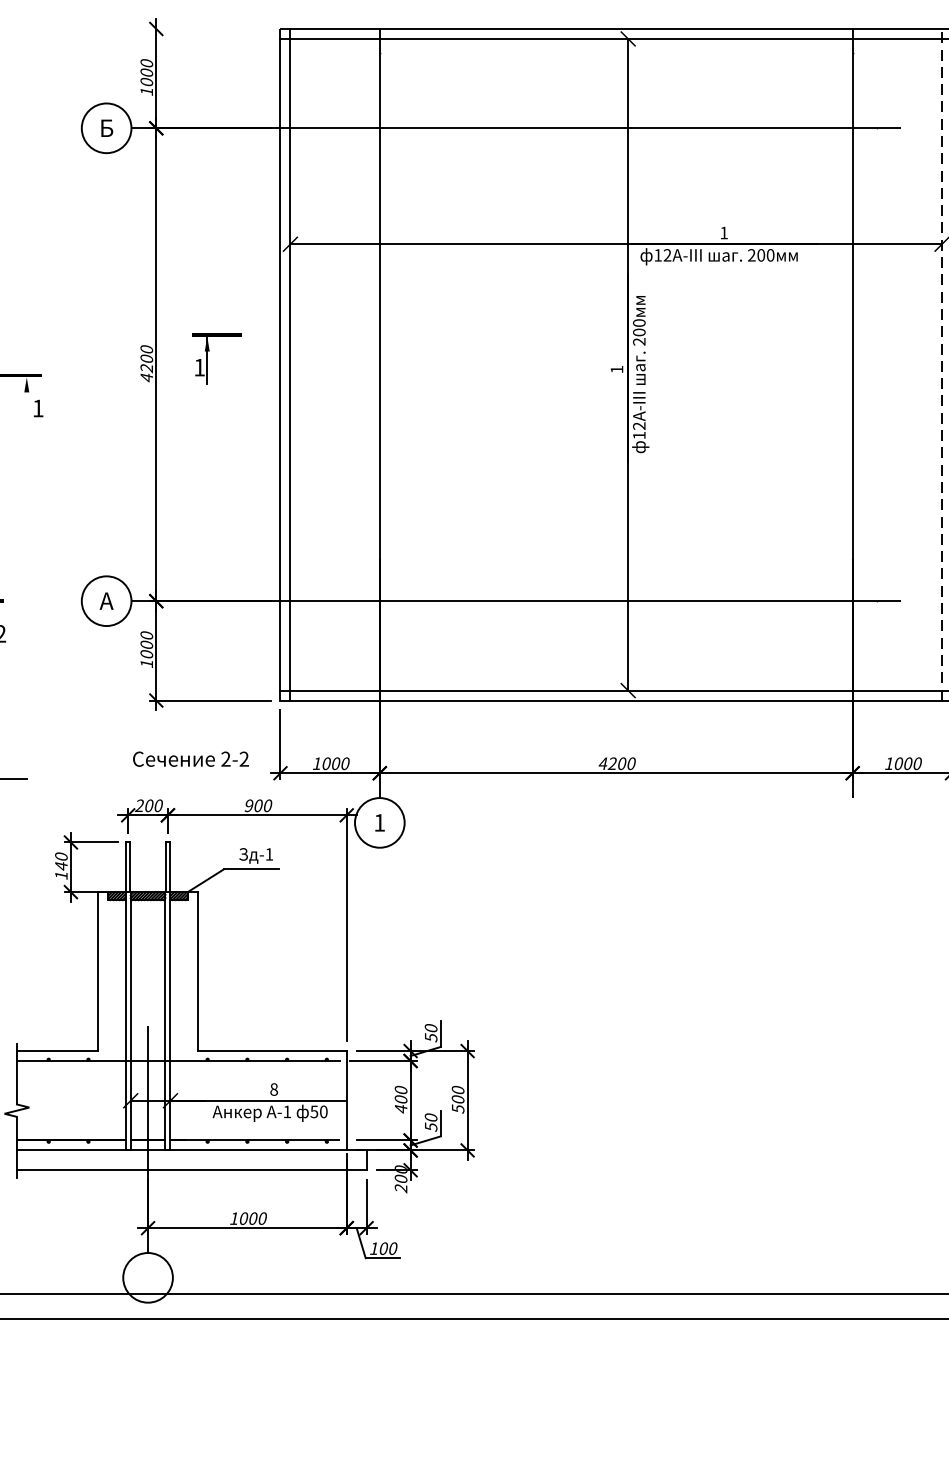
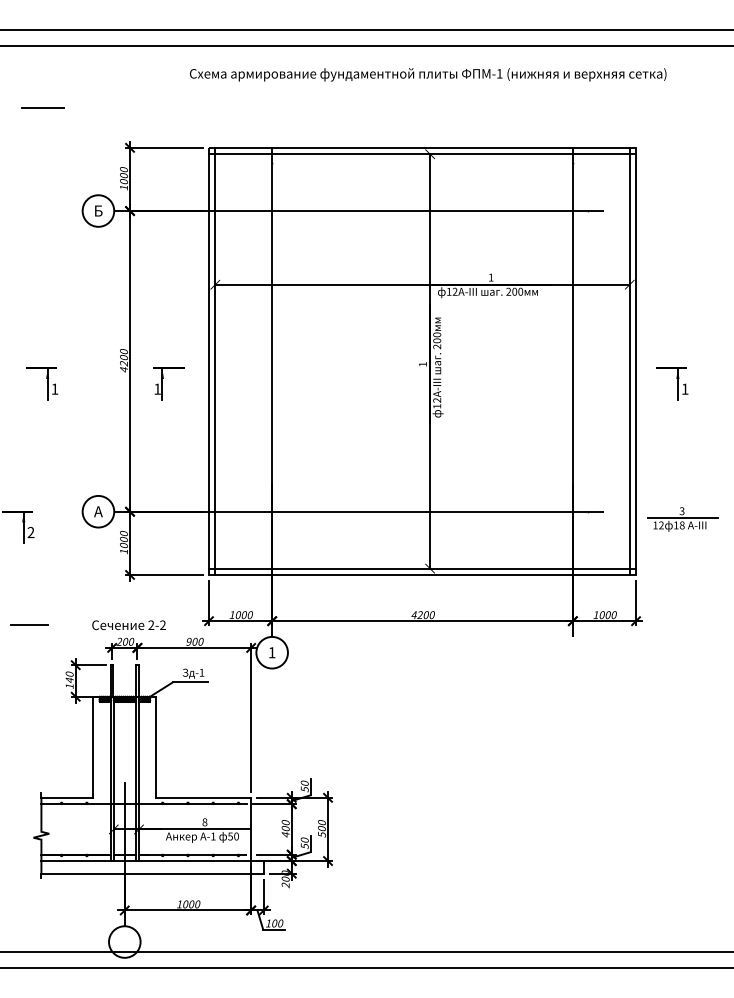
line: (210, 28) -> (164, 147), added
part: (216, 358) -> (168, 383), moved
line: (941, 364) -> (629, 361), dashed -> solid
line: (26, 401) -> (47, 384), added
text: (190, 759) -> (128, 625), moved

